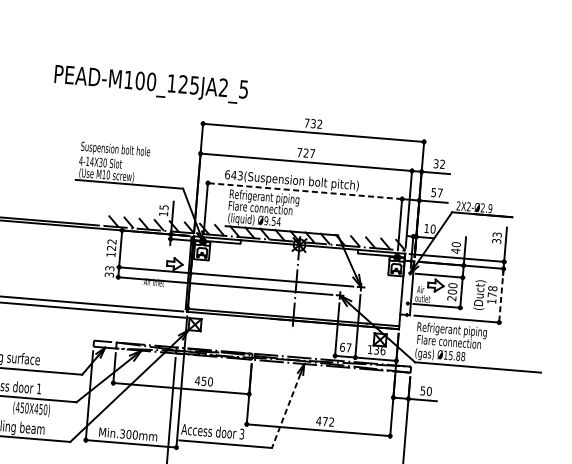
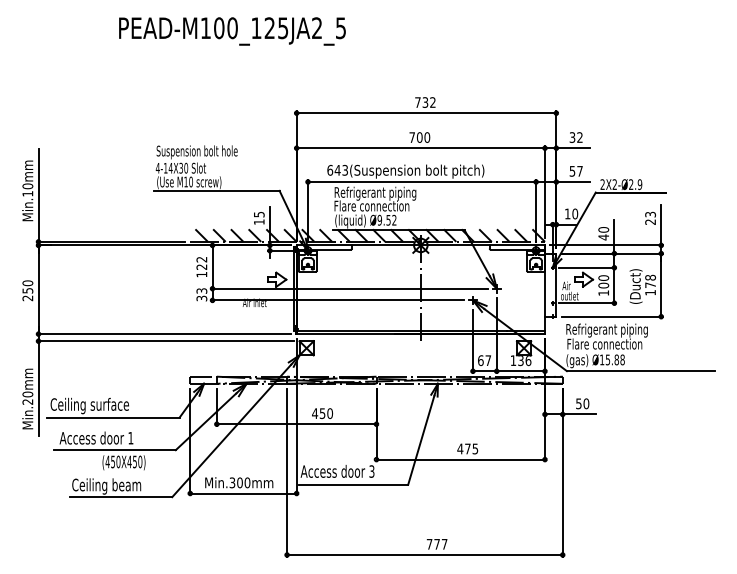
text: (151, 84) -> (232, 31), moved
text: (309, 153) -> (423, 137), 727 -> 700
line: (304, 191) -> (421, 182), dashed -> solid
text: (278, 221) -> (394, 219), Ø9.54 -> Ø9.52
text: (496, 240) -> (650, 221), 33 -> 23
line: (501, 296) -> (661, 285), dashed -> solid
text: (451, 297) -> (603, 292), 200 -> 100
line: (286, 411) -> (421, 440), dashed -> solid
text: (331, 421) -> (475, 448), 472 -> 475

